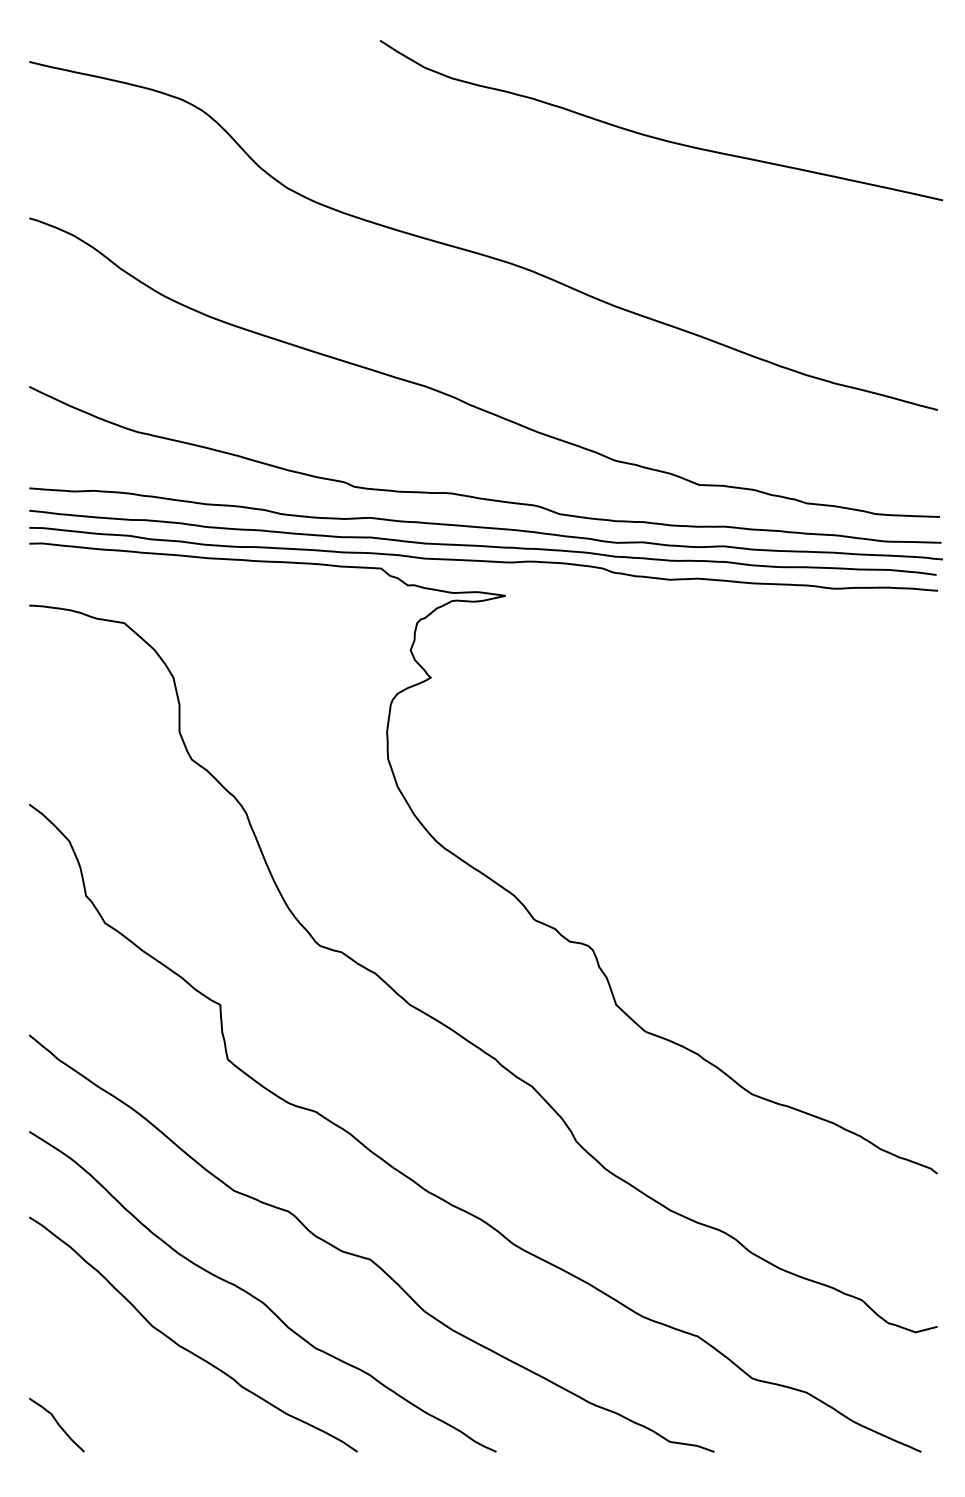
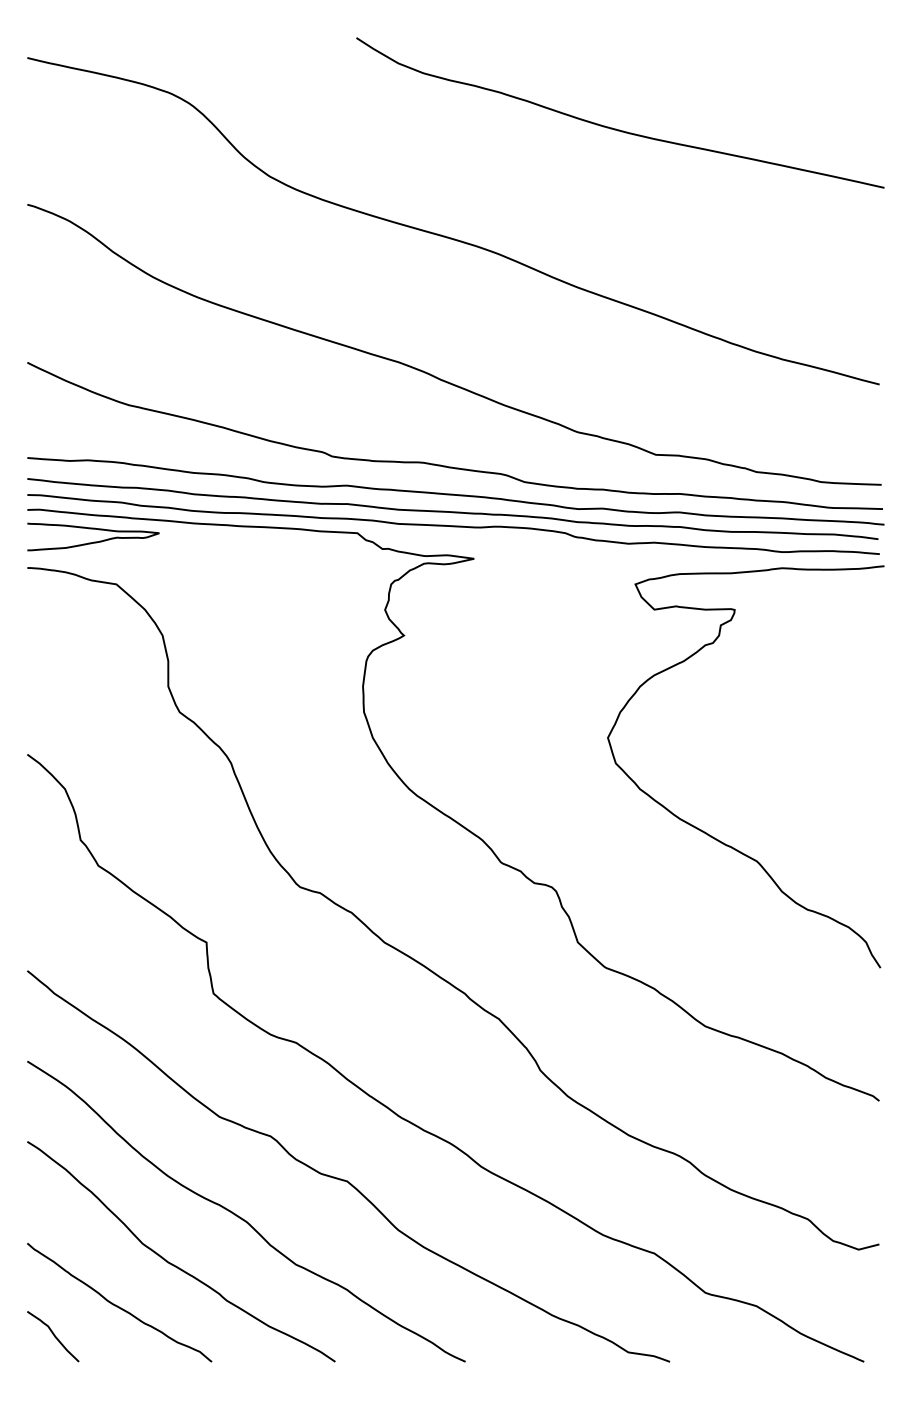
curve: (99, 577) -> (93, 541), added
curve: (752, 886) -> (705, 831), added
curve: (125, 1391) -> (117, 1305), added

